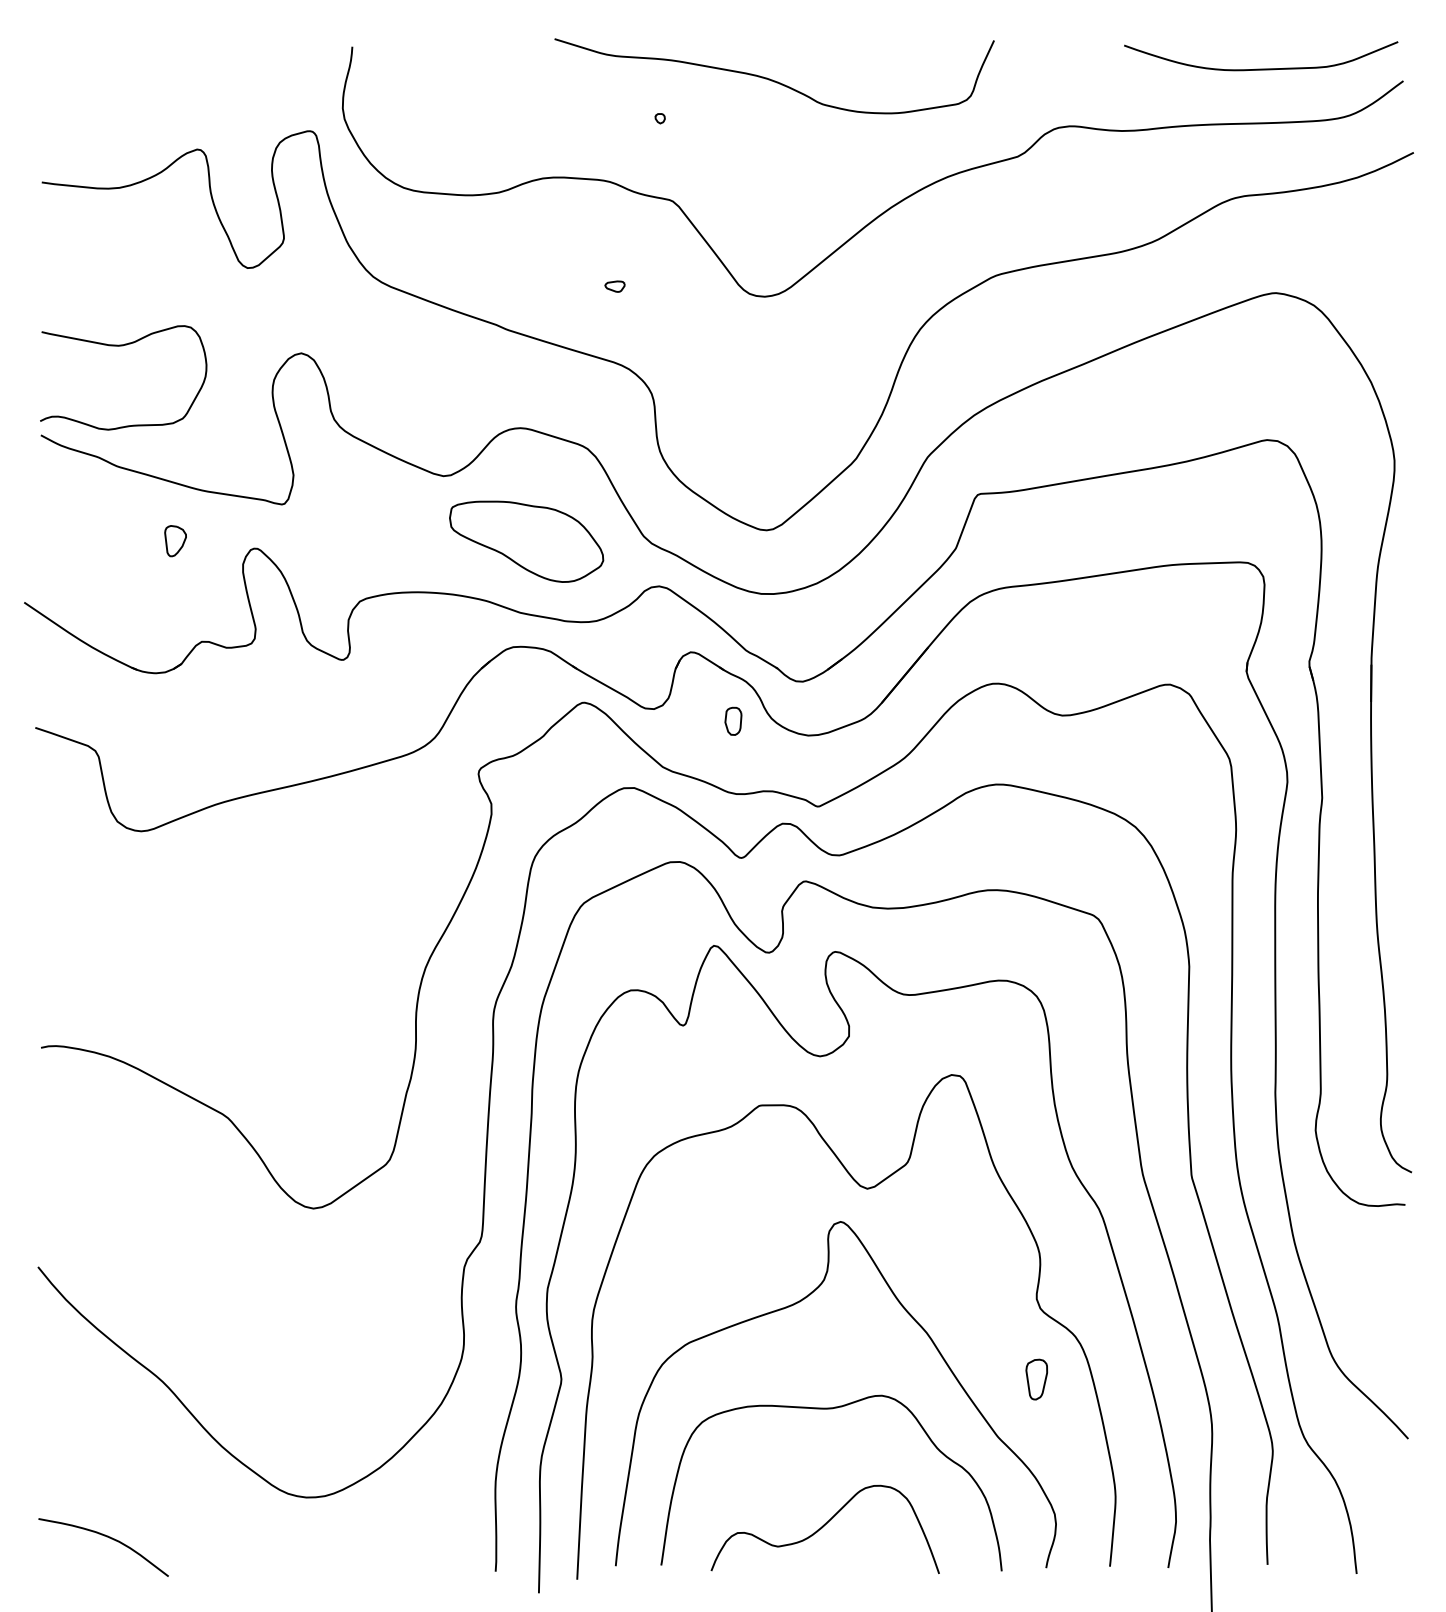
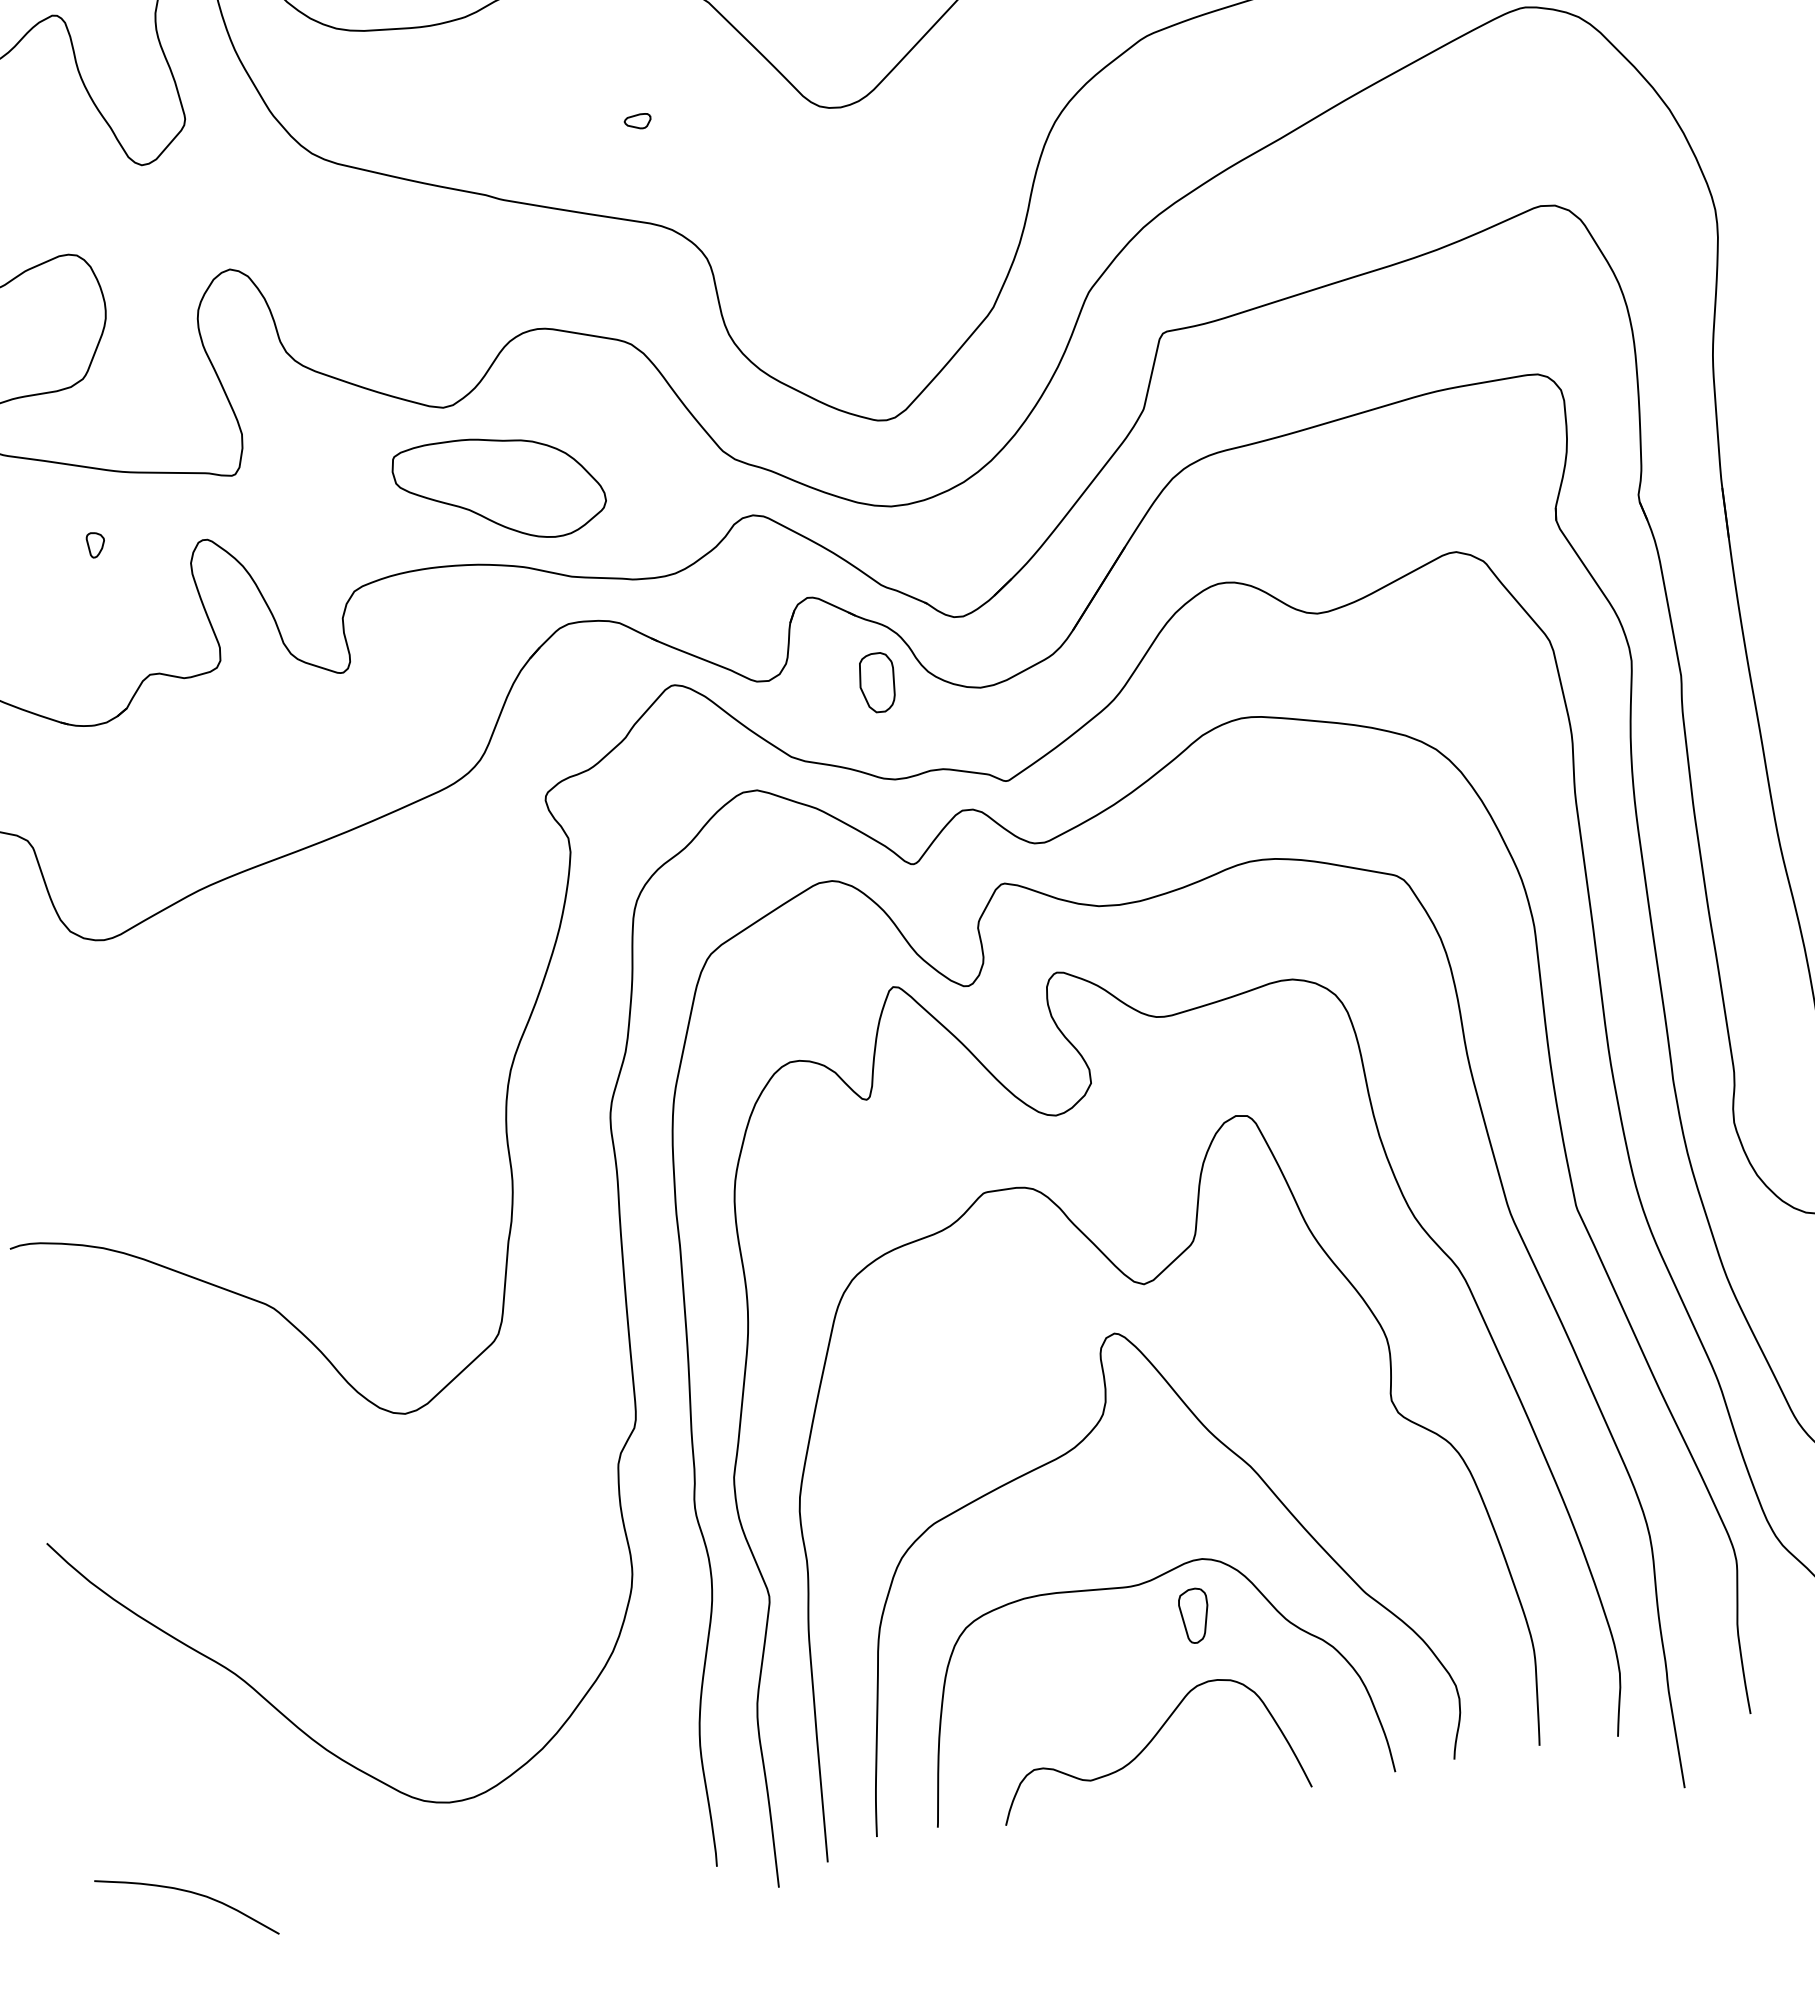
part: (175, 541) -> (96, 545), size x0.6
part: (526, 541) -> (499, 489), moved
part: (733, 720) -> (877, 681), size x1.6
part: (1036, 1379) -> (1194, 1615), moved

